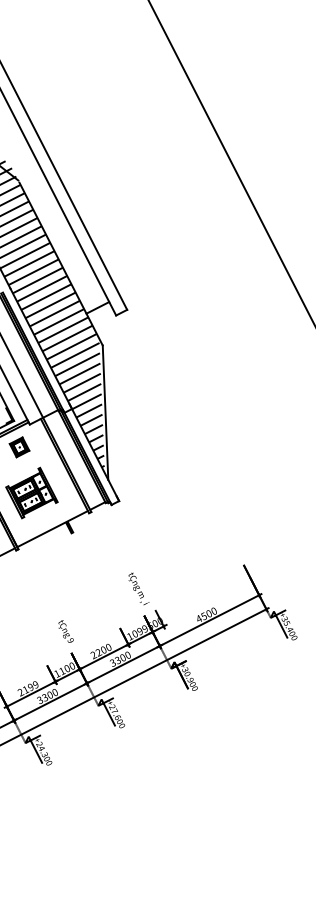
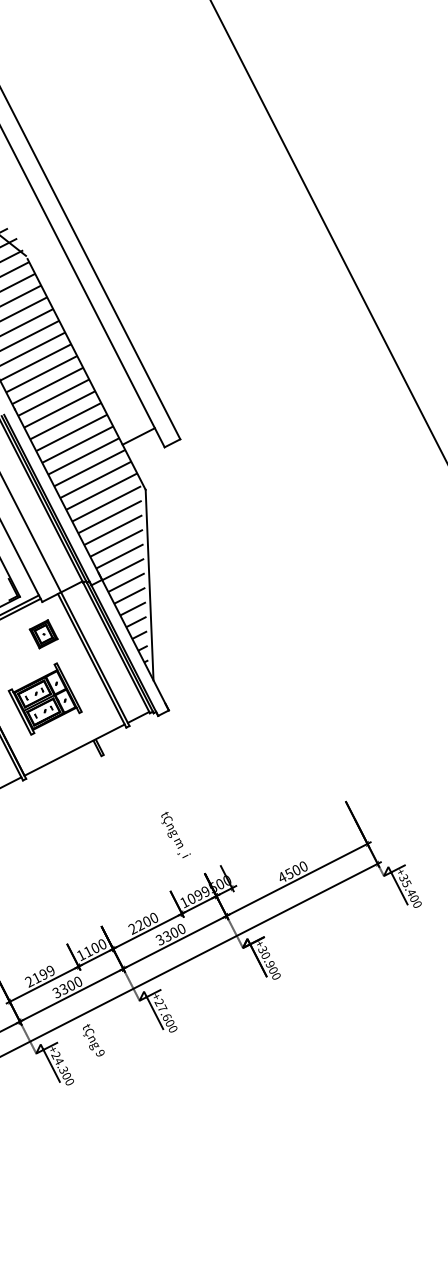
part: (19, 447) -> (43, 634), moved
text: (138, 589) -> (175, 835), moved
text: (65, 631) -> (93, 1040), moved

